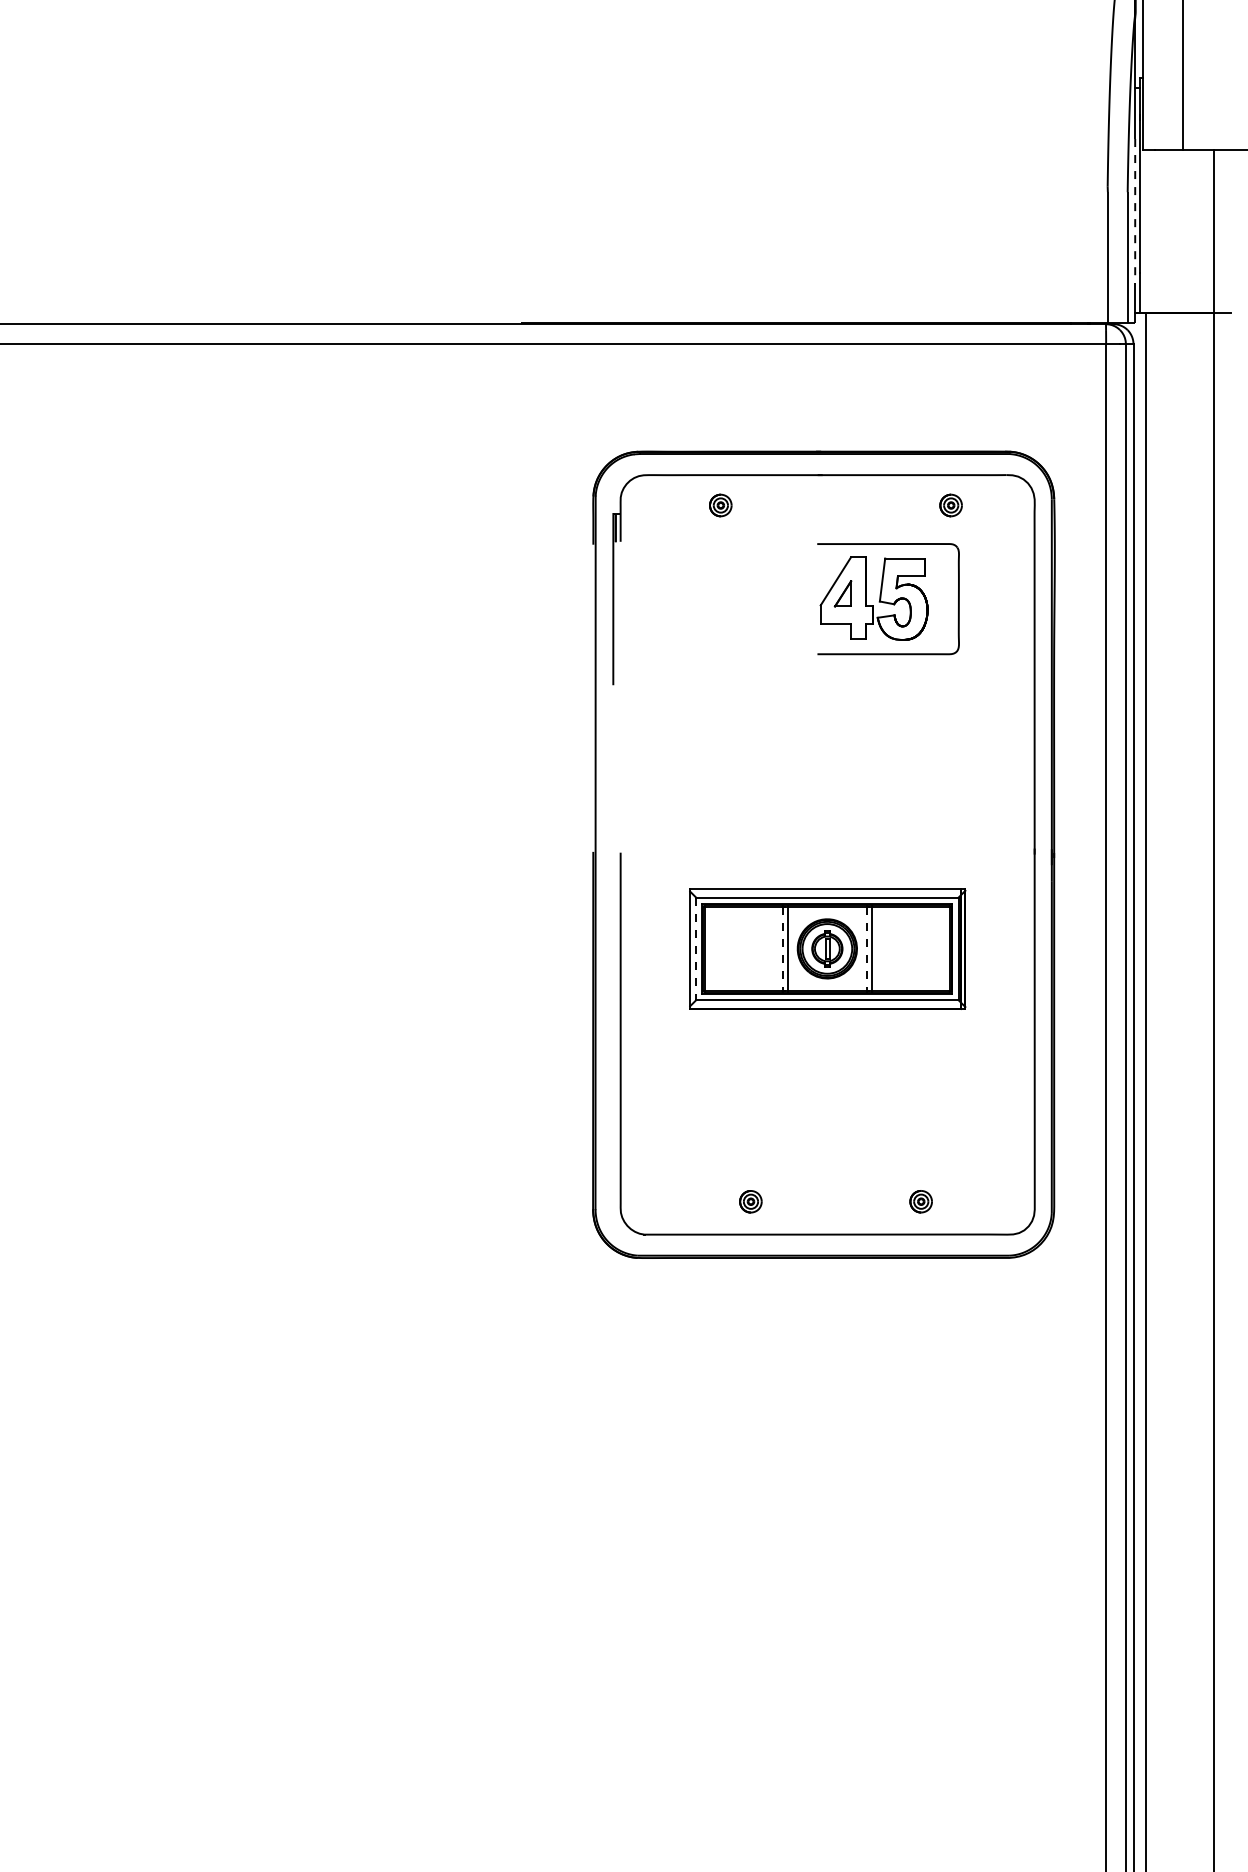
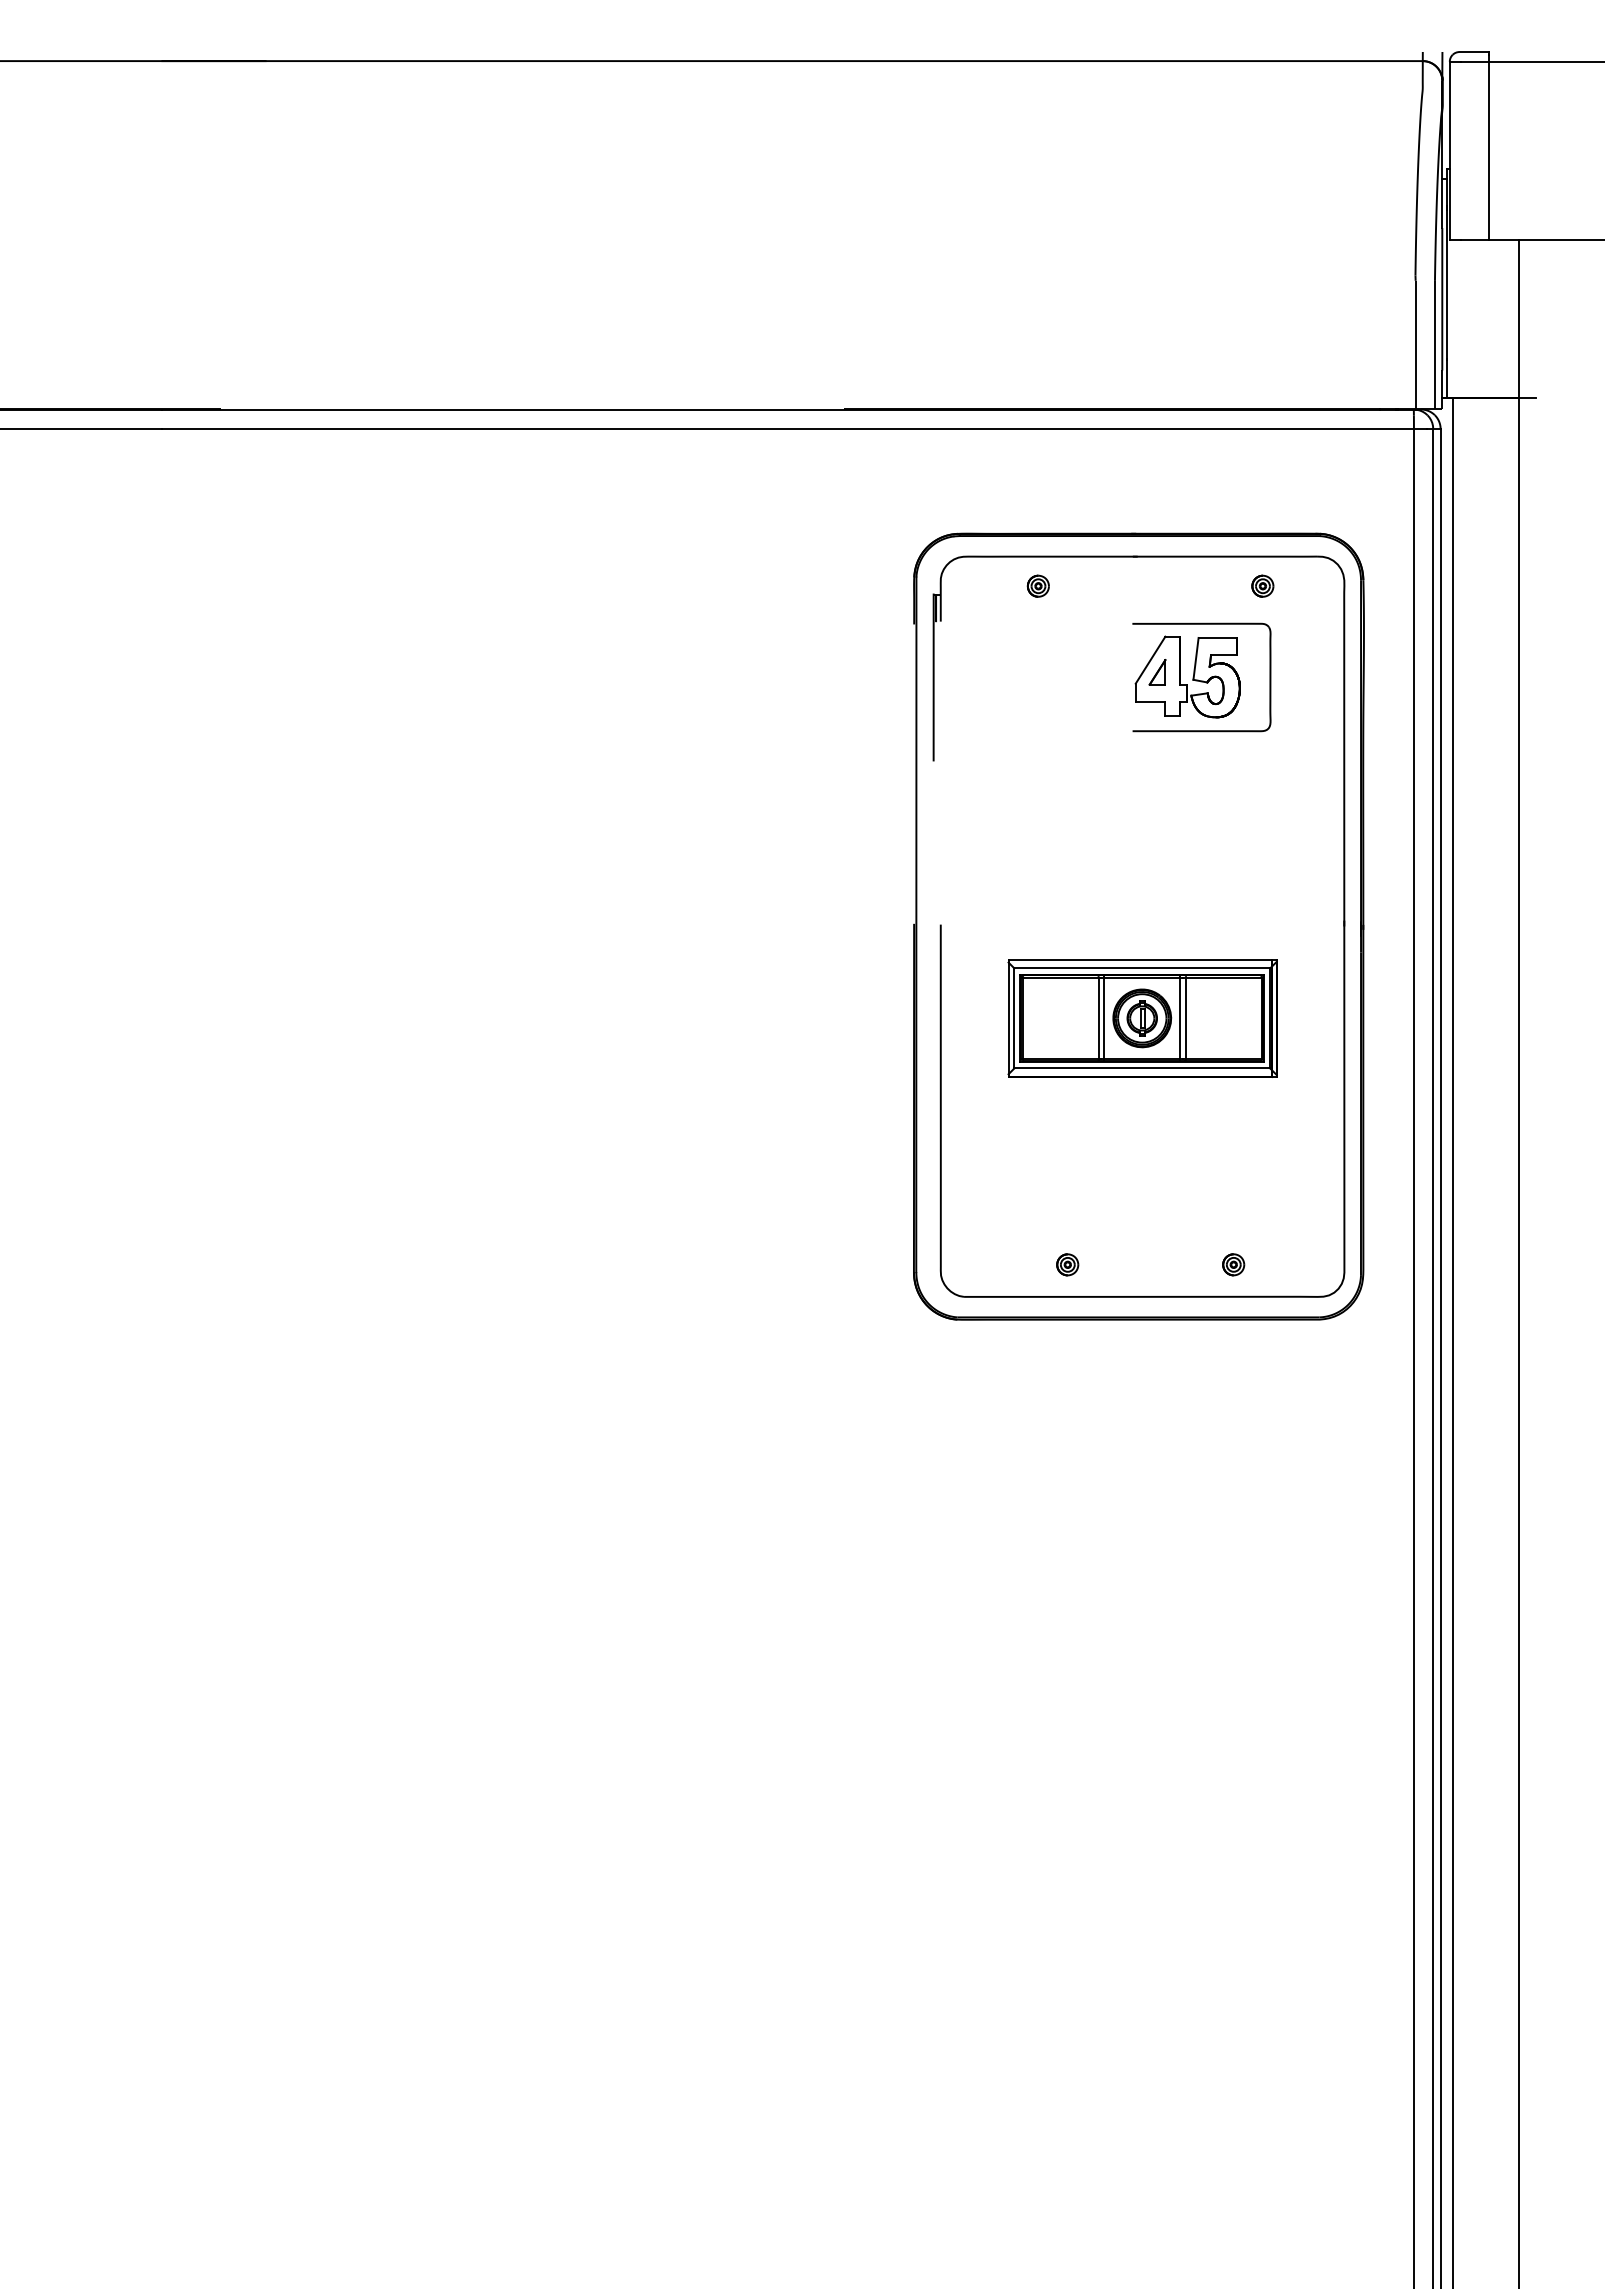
line: (1135, 211) -> (1442, 299), dashed -> solid
line: (696, 948) -> (1014, 1018), dashed -> solid
line: (782, 948) -> (1098, 1018), dashed -> solid
line: (866, 948) -> (1180, 1018), dashed -> solid

